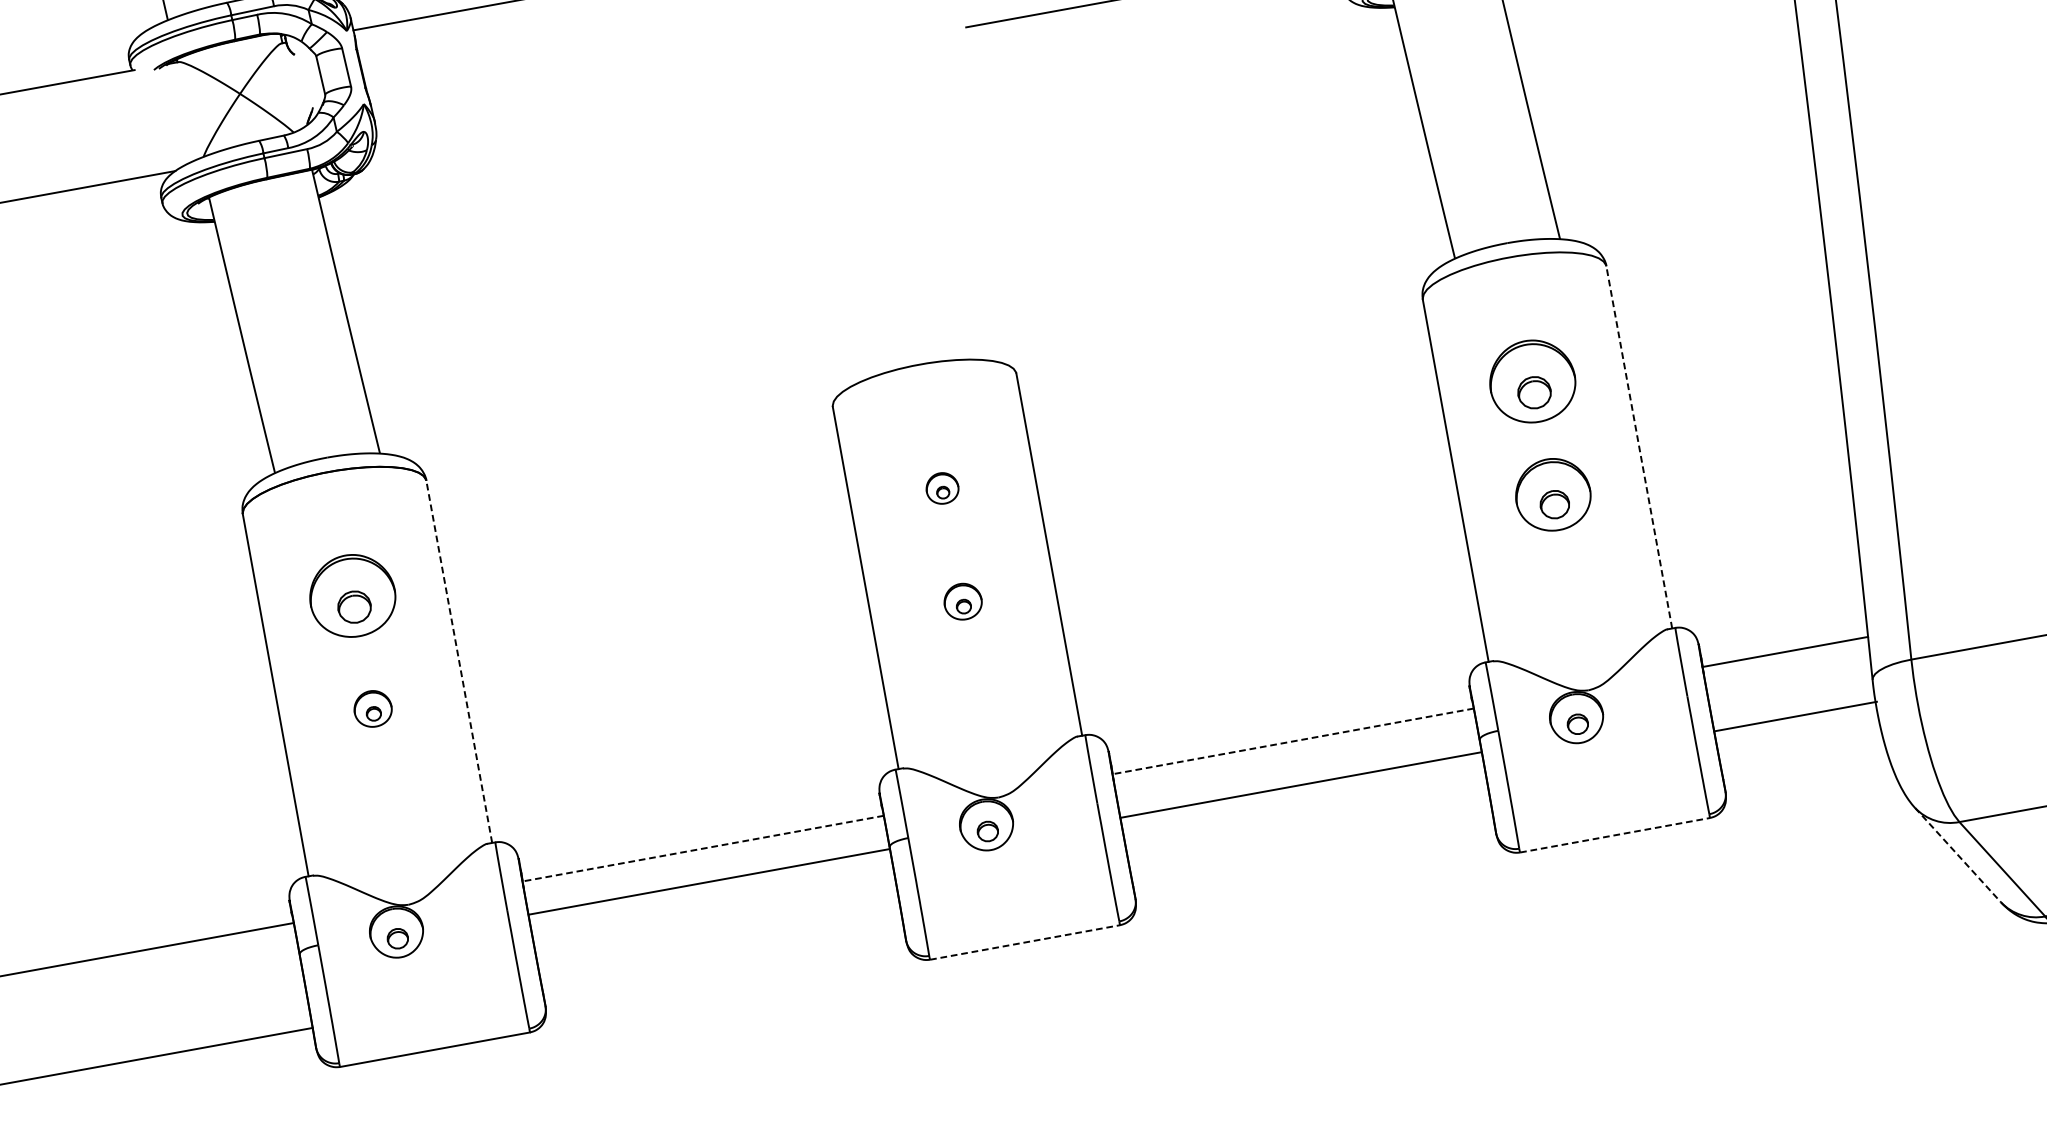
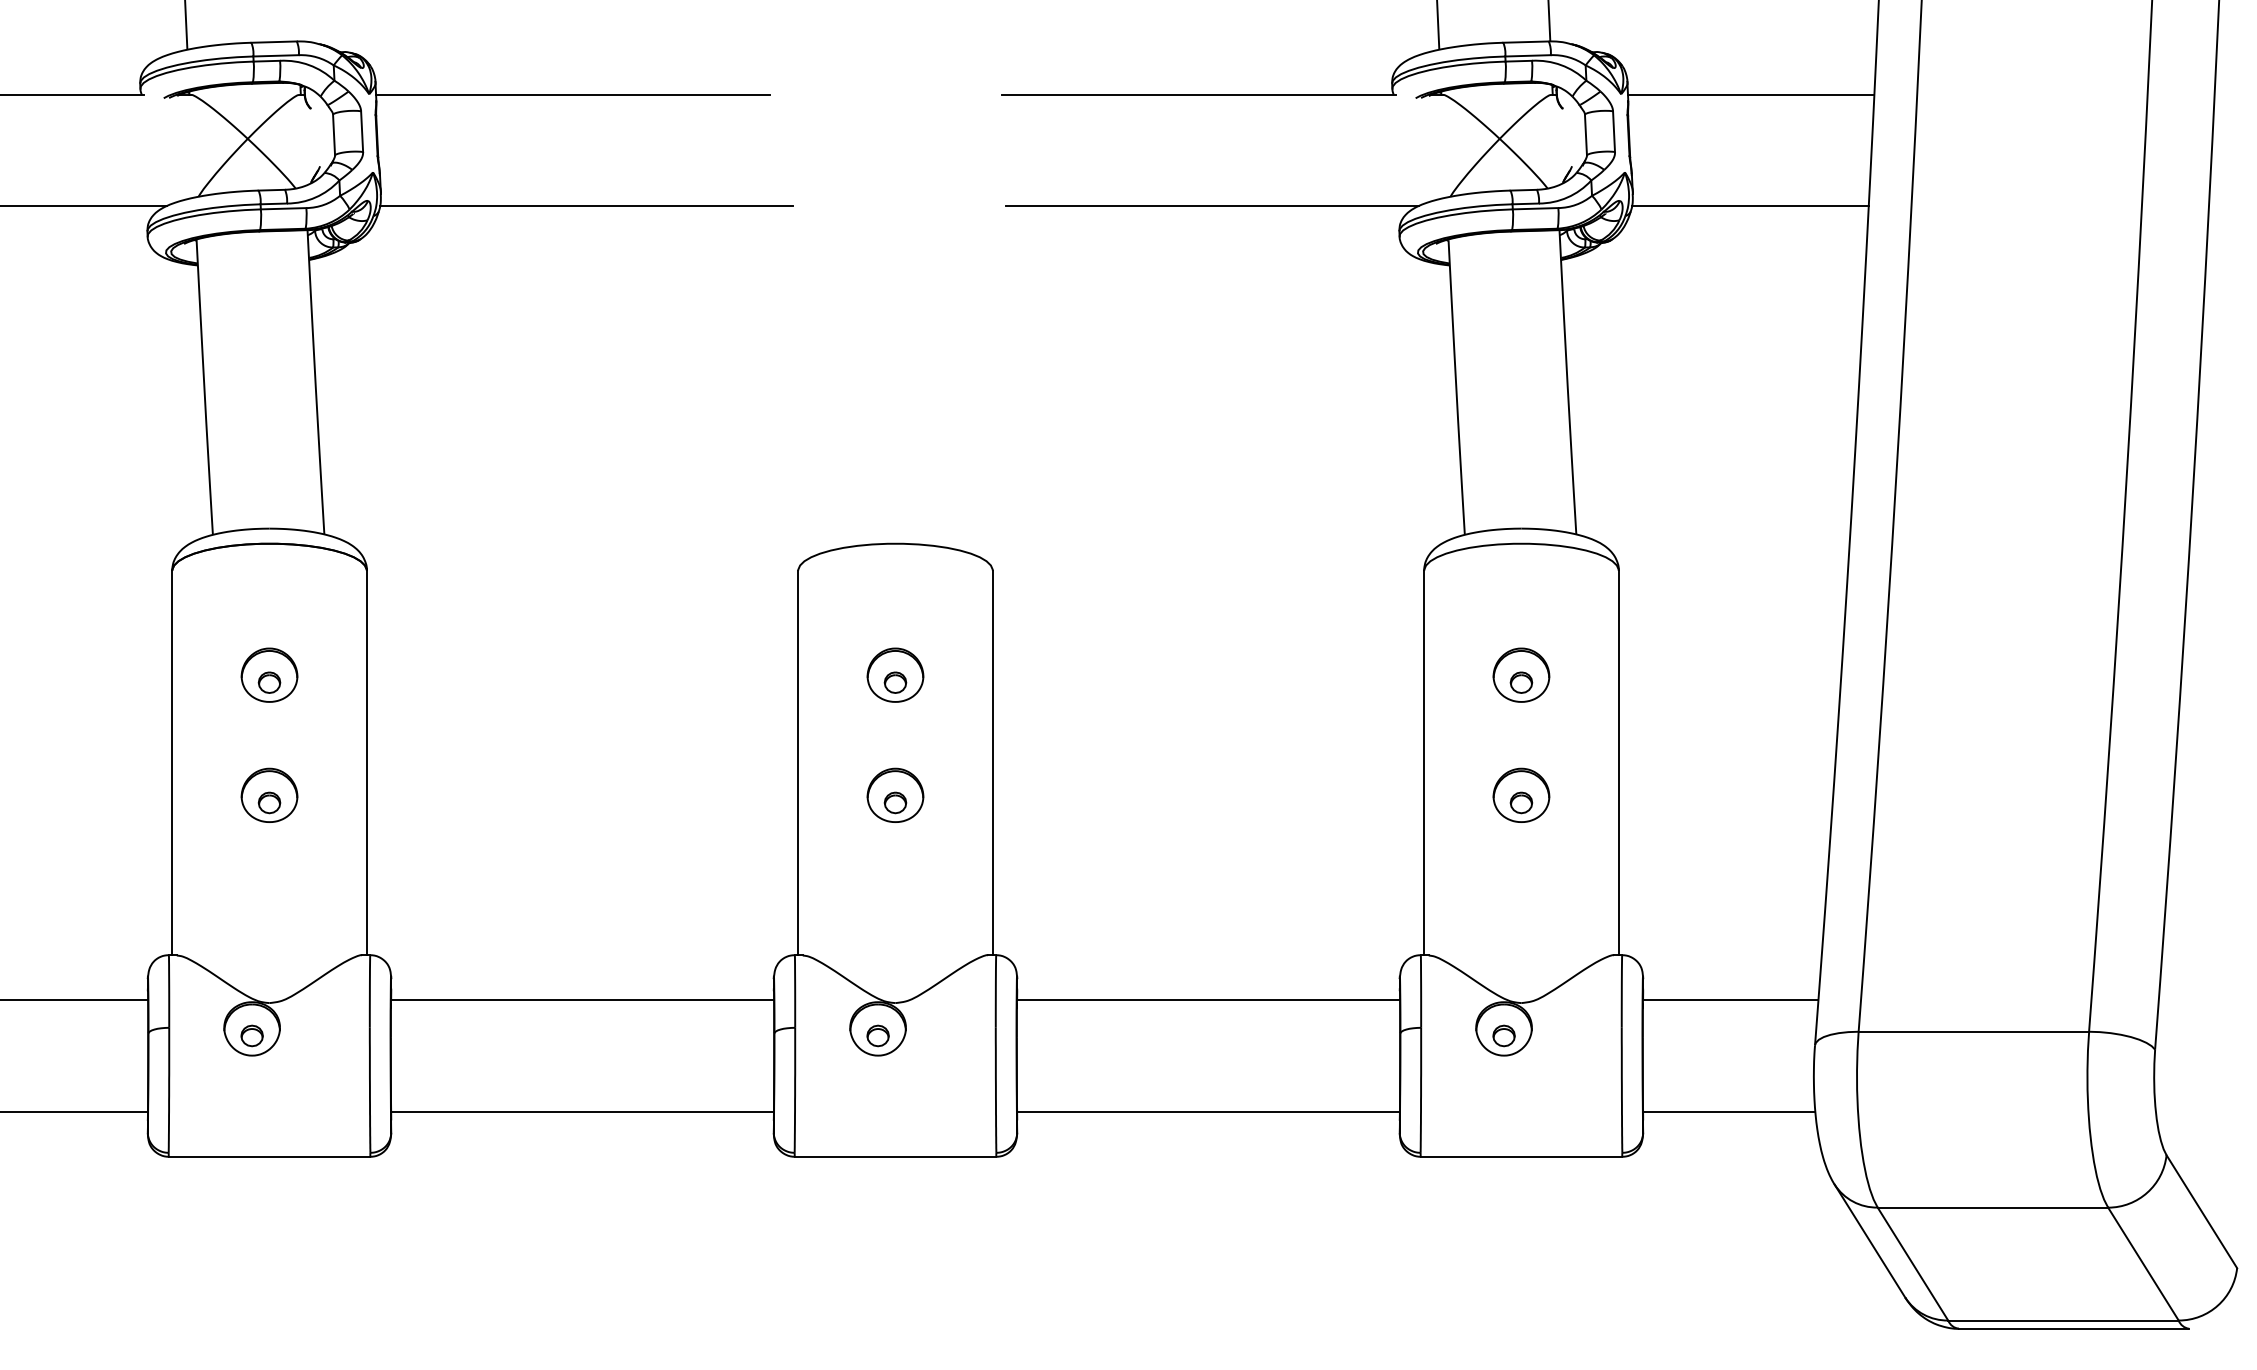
line: (570, 99) -> (586, 206), added
part: (1532, 380) -> (1521, 674), size x0.62
line: (1638, 446) -> (1618, 762), dashed -> solid
part: (942, 487) -> (895, 674), size x1.67
part: (1552, 493) -> (1521, 794), size x0.71
part: (352, 595) -> (269, 674), size x0.62
part: (962, 600) -> (895, 794), size x1.43
line: (458, 661) -> (366, 762), dashed -> solid
part: (372, 708) -> (269, 794), size x1.43
line: (1795, 716) -> (1729, 1111), moved
line: (1293, 741) -> (1208, 1000), dashed -> solid
line: (1301, 784) -> (1208, 1111), moved
line: (1614, 834) -> (1521, 1156), dashed -> solid
line: (703, 848) -> (582, 1000), dashed -> solid
line: (1958, 855) -> (1870, 1241), dashed -> solid
line: (709, 881) -> (582, 1111), moved
line: (1024, 942) -> (895, 1156), dashed -> solid

